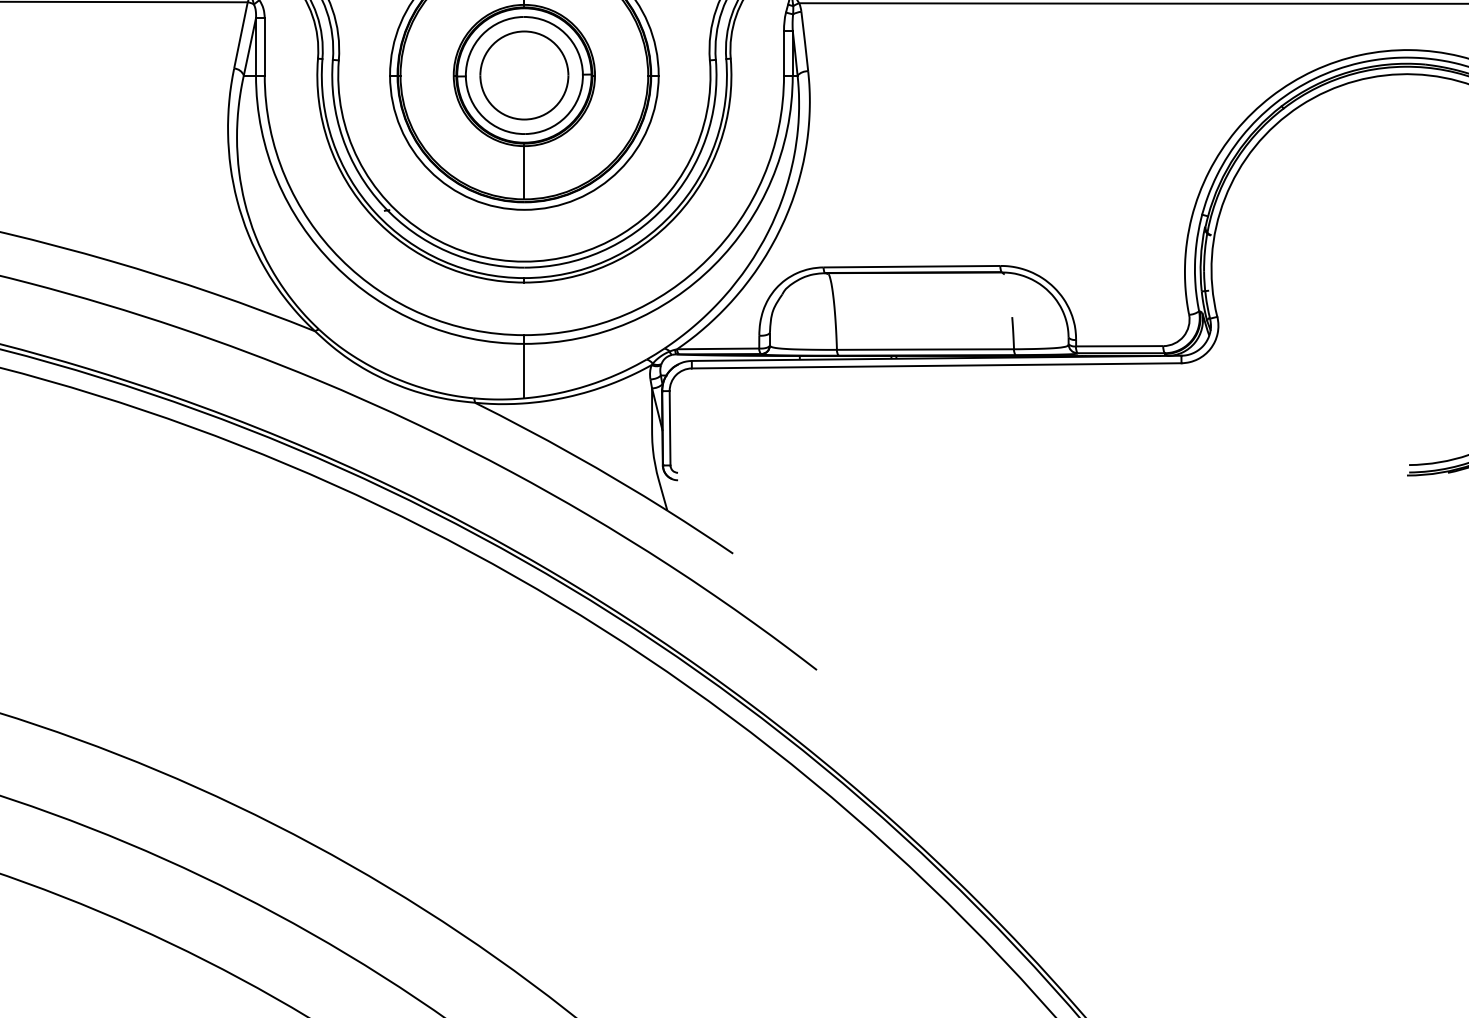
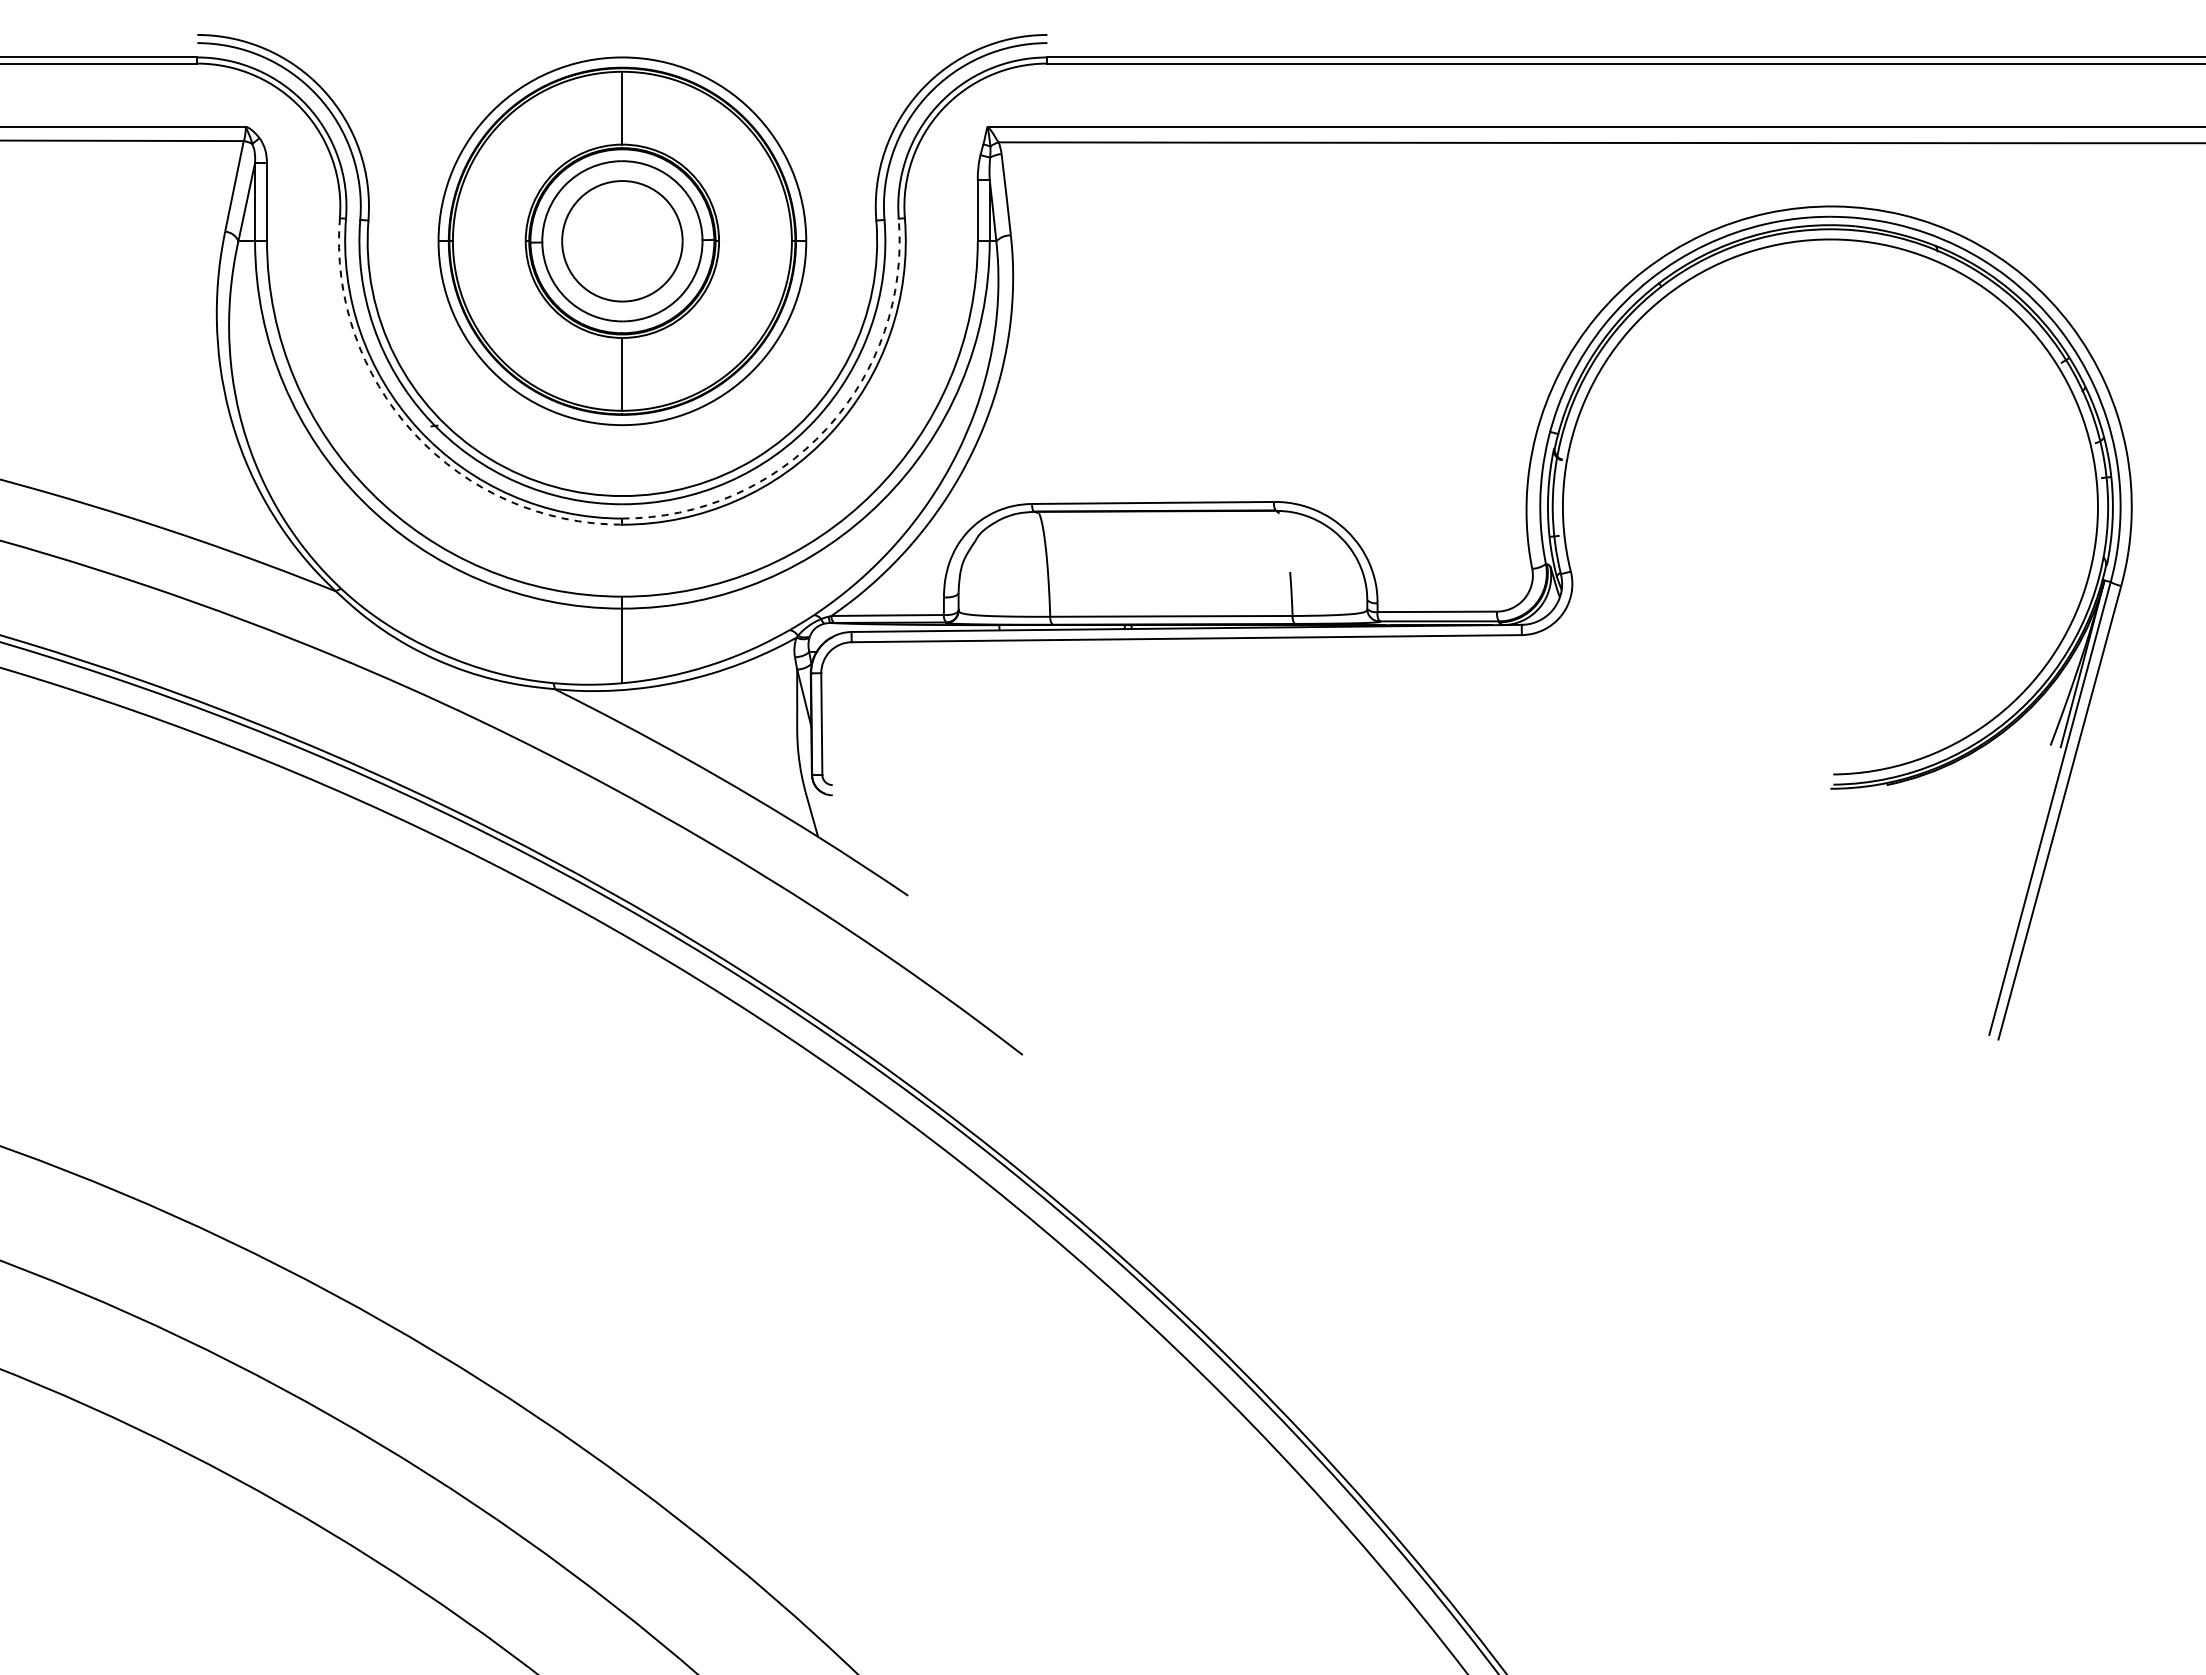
arc: (673, 213) -> (826, 429), solid -> dashed
arc: (372, 215) -> (414, 433), solid -> dashed

